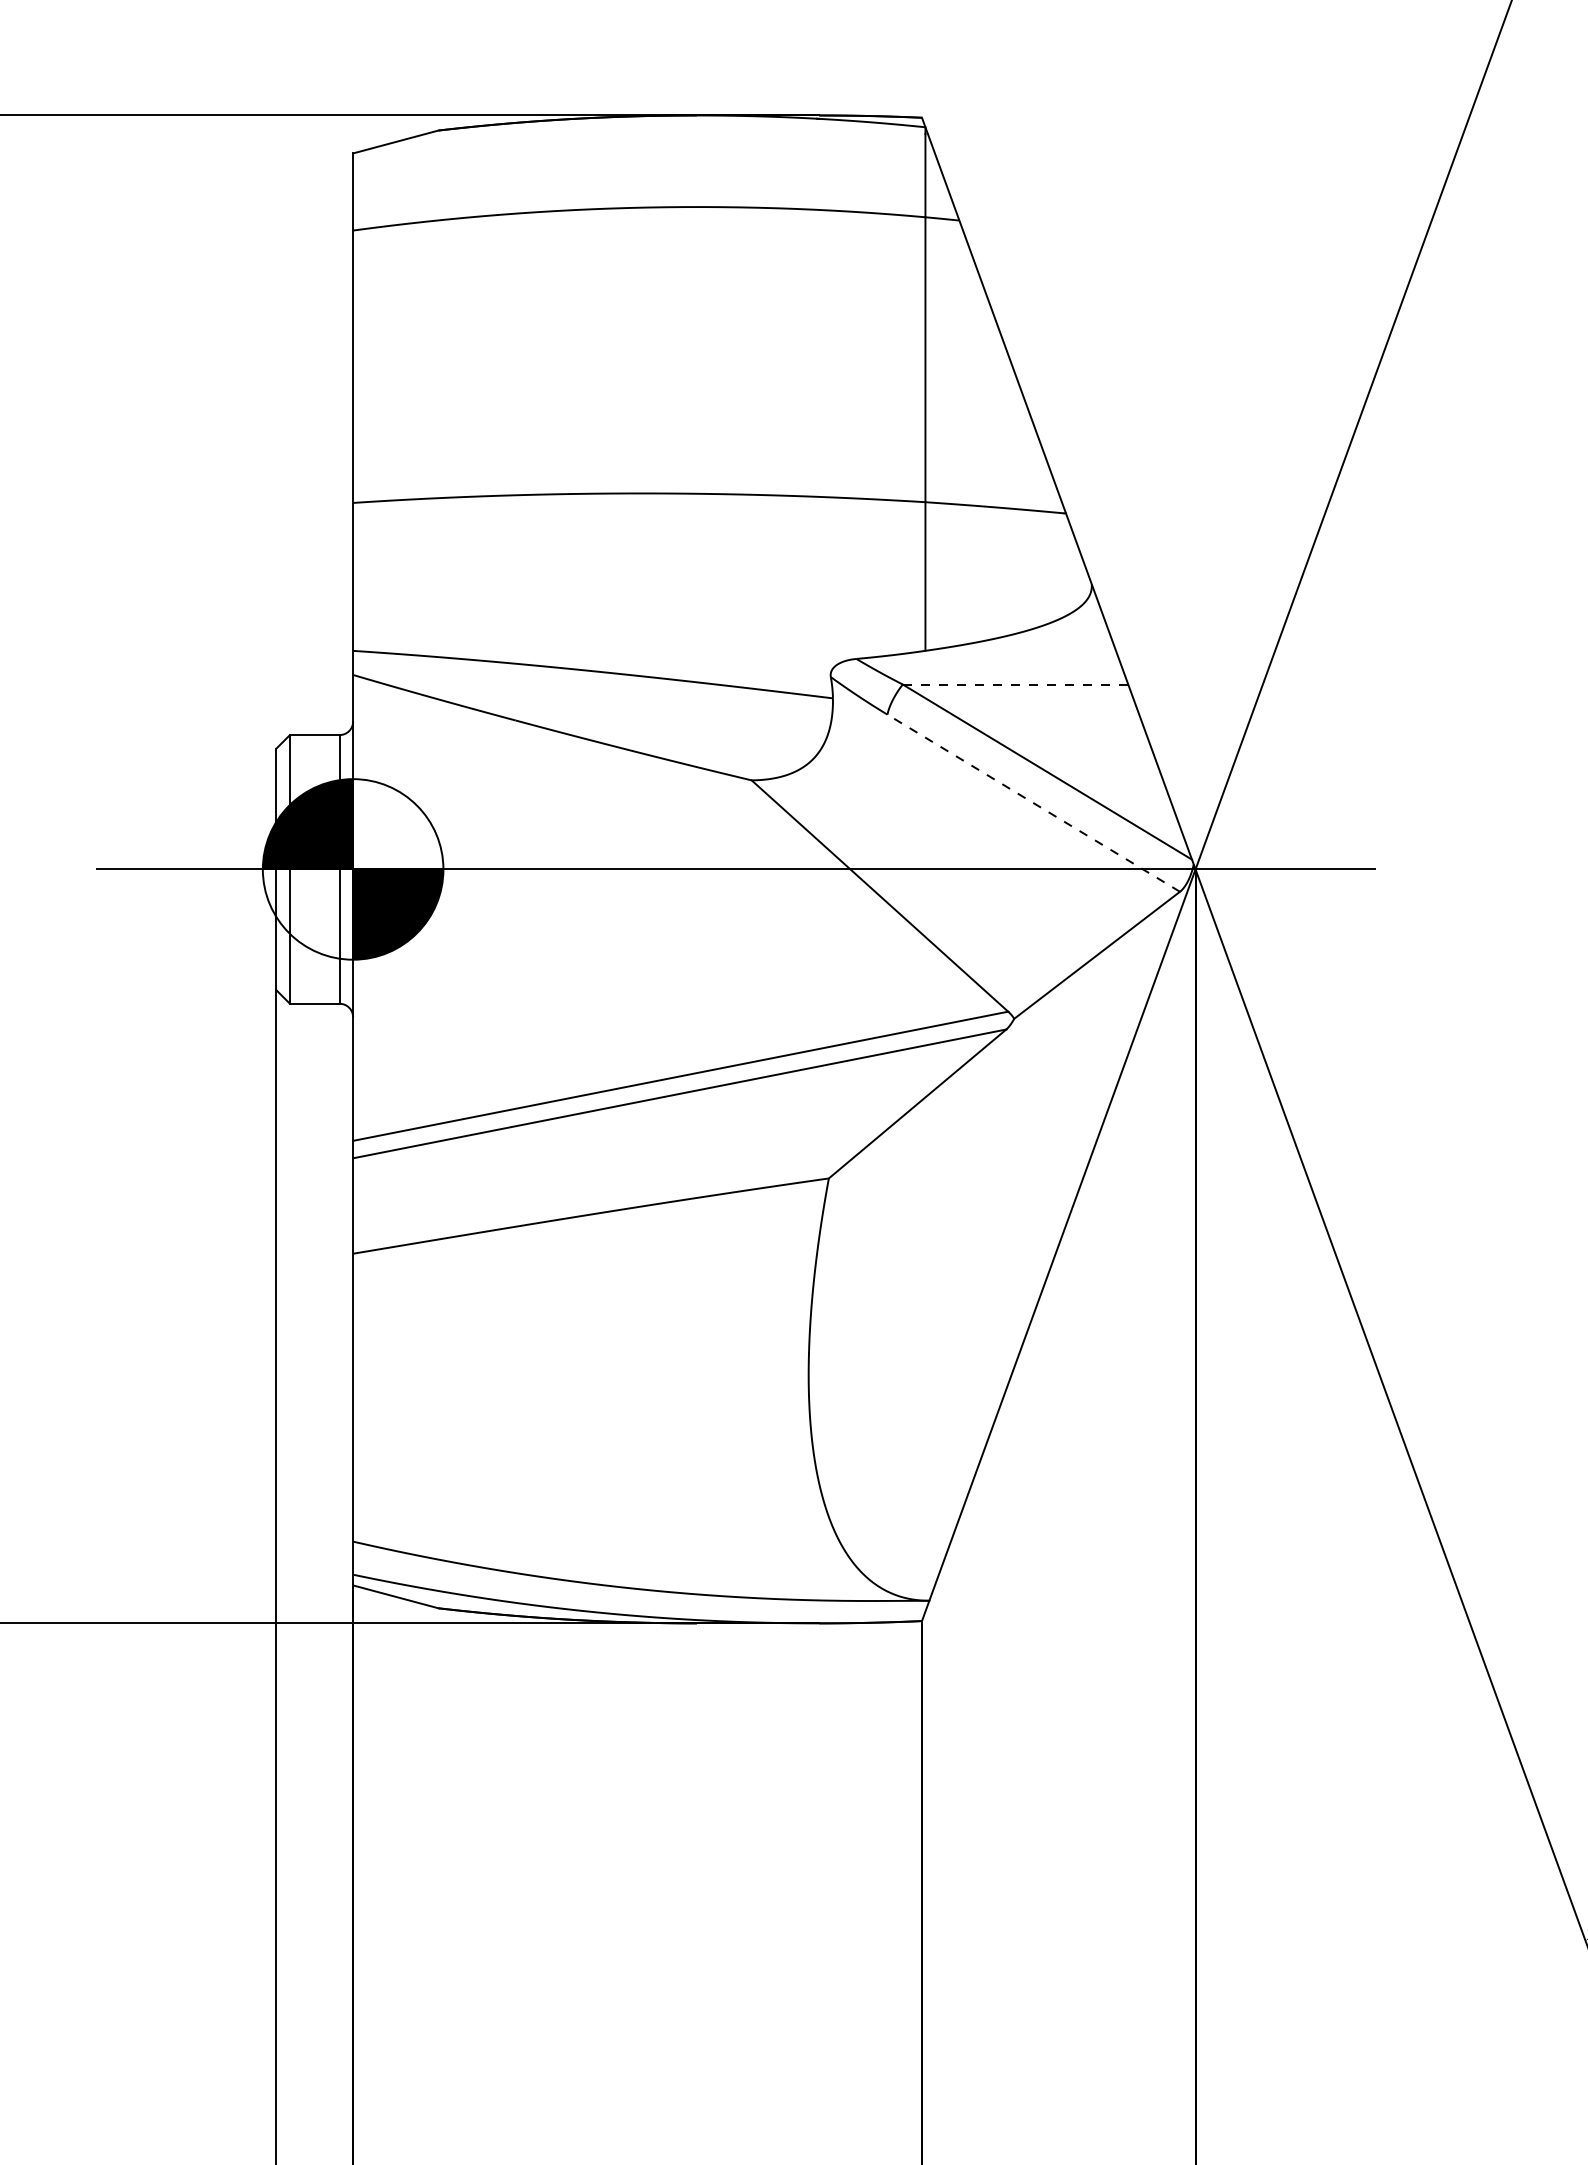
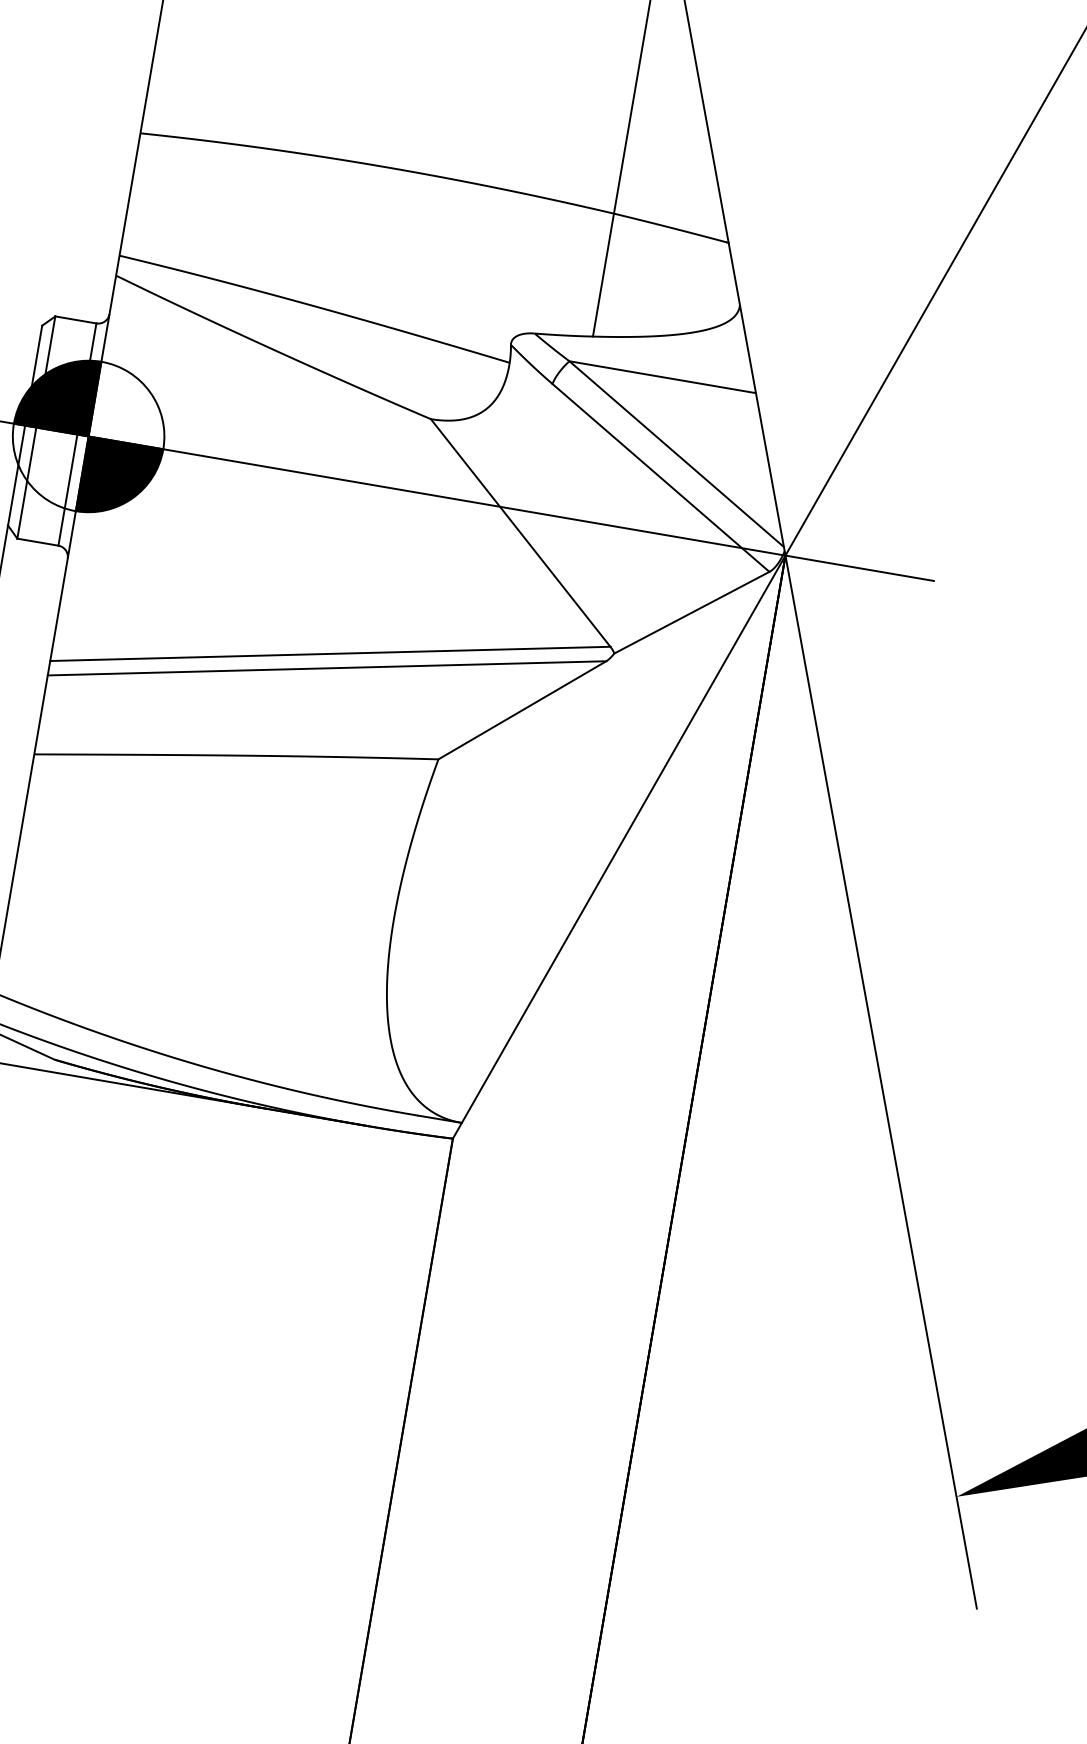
line: (1015, 684) -> (662, 377), dashed -> solid
line: (1033, 803) -> (660, 478), dashed -> solid

